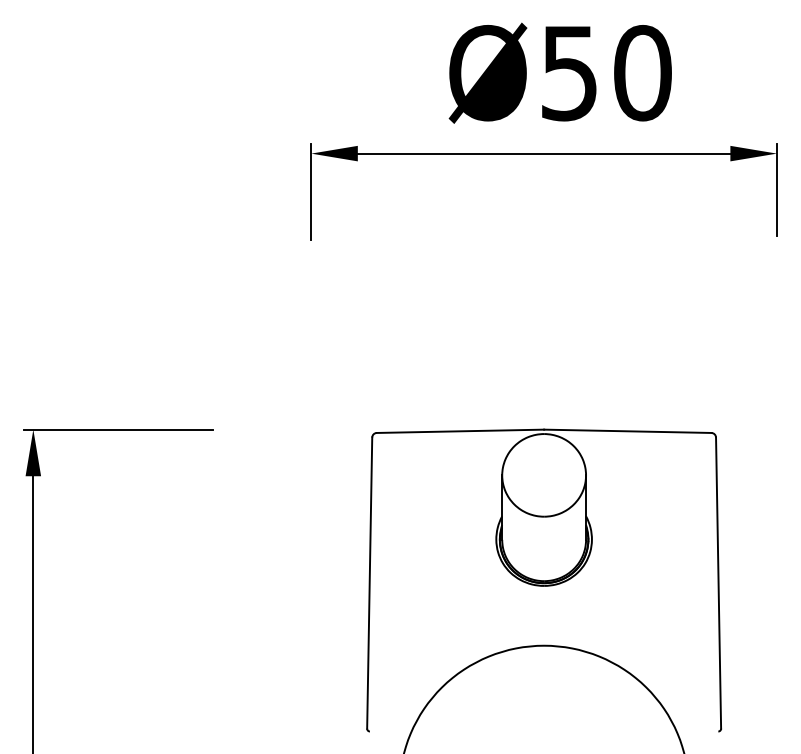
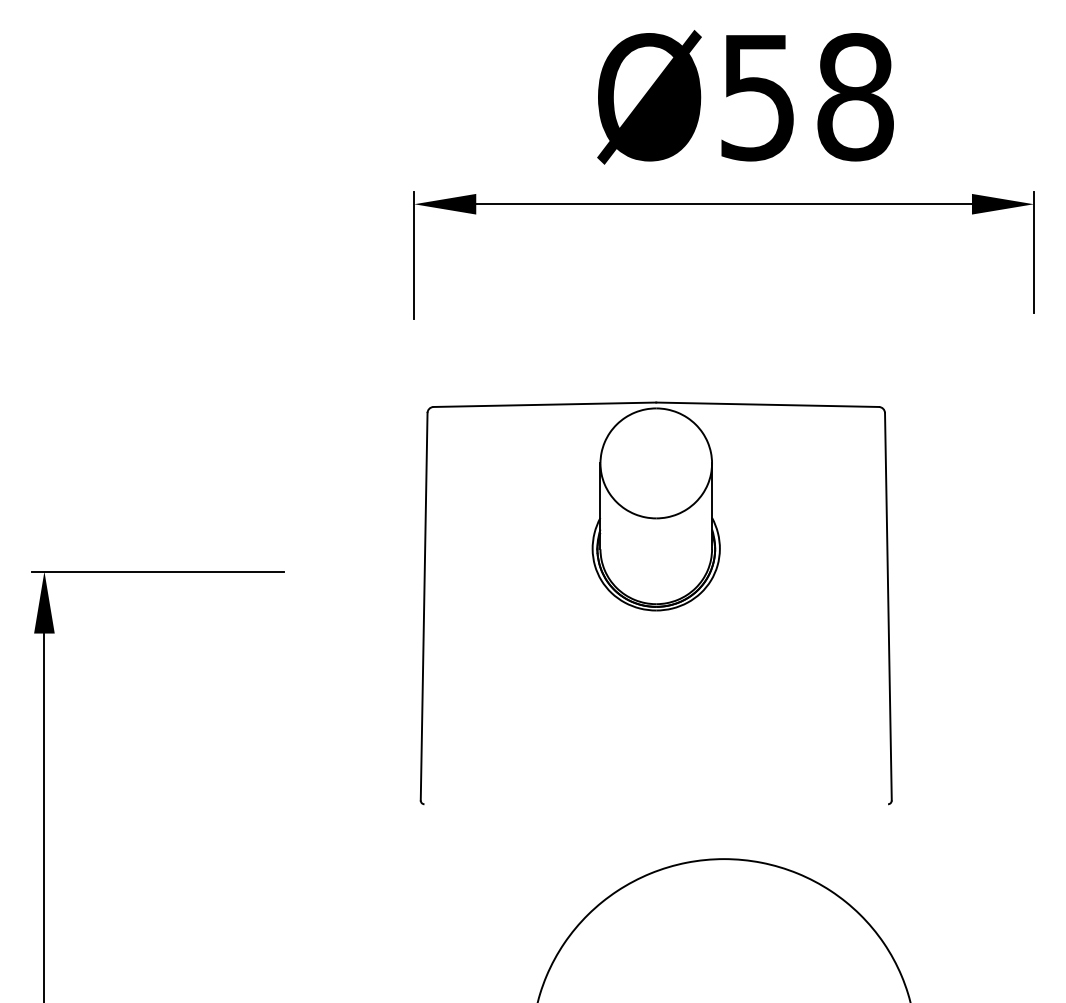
text: (642, 73) -> (855, 97), Ø50 -> Ø58
part: (543, 580) -> (655, 603), moved

